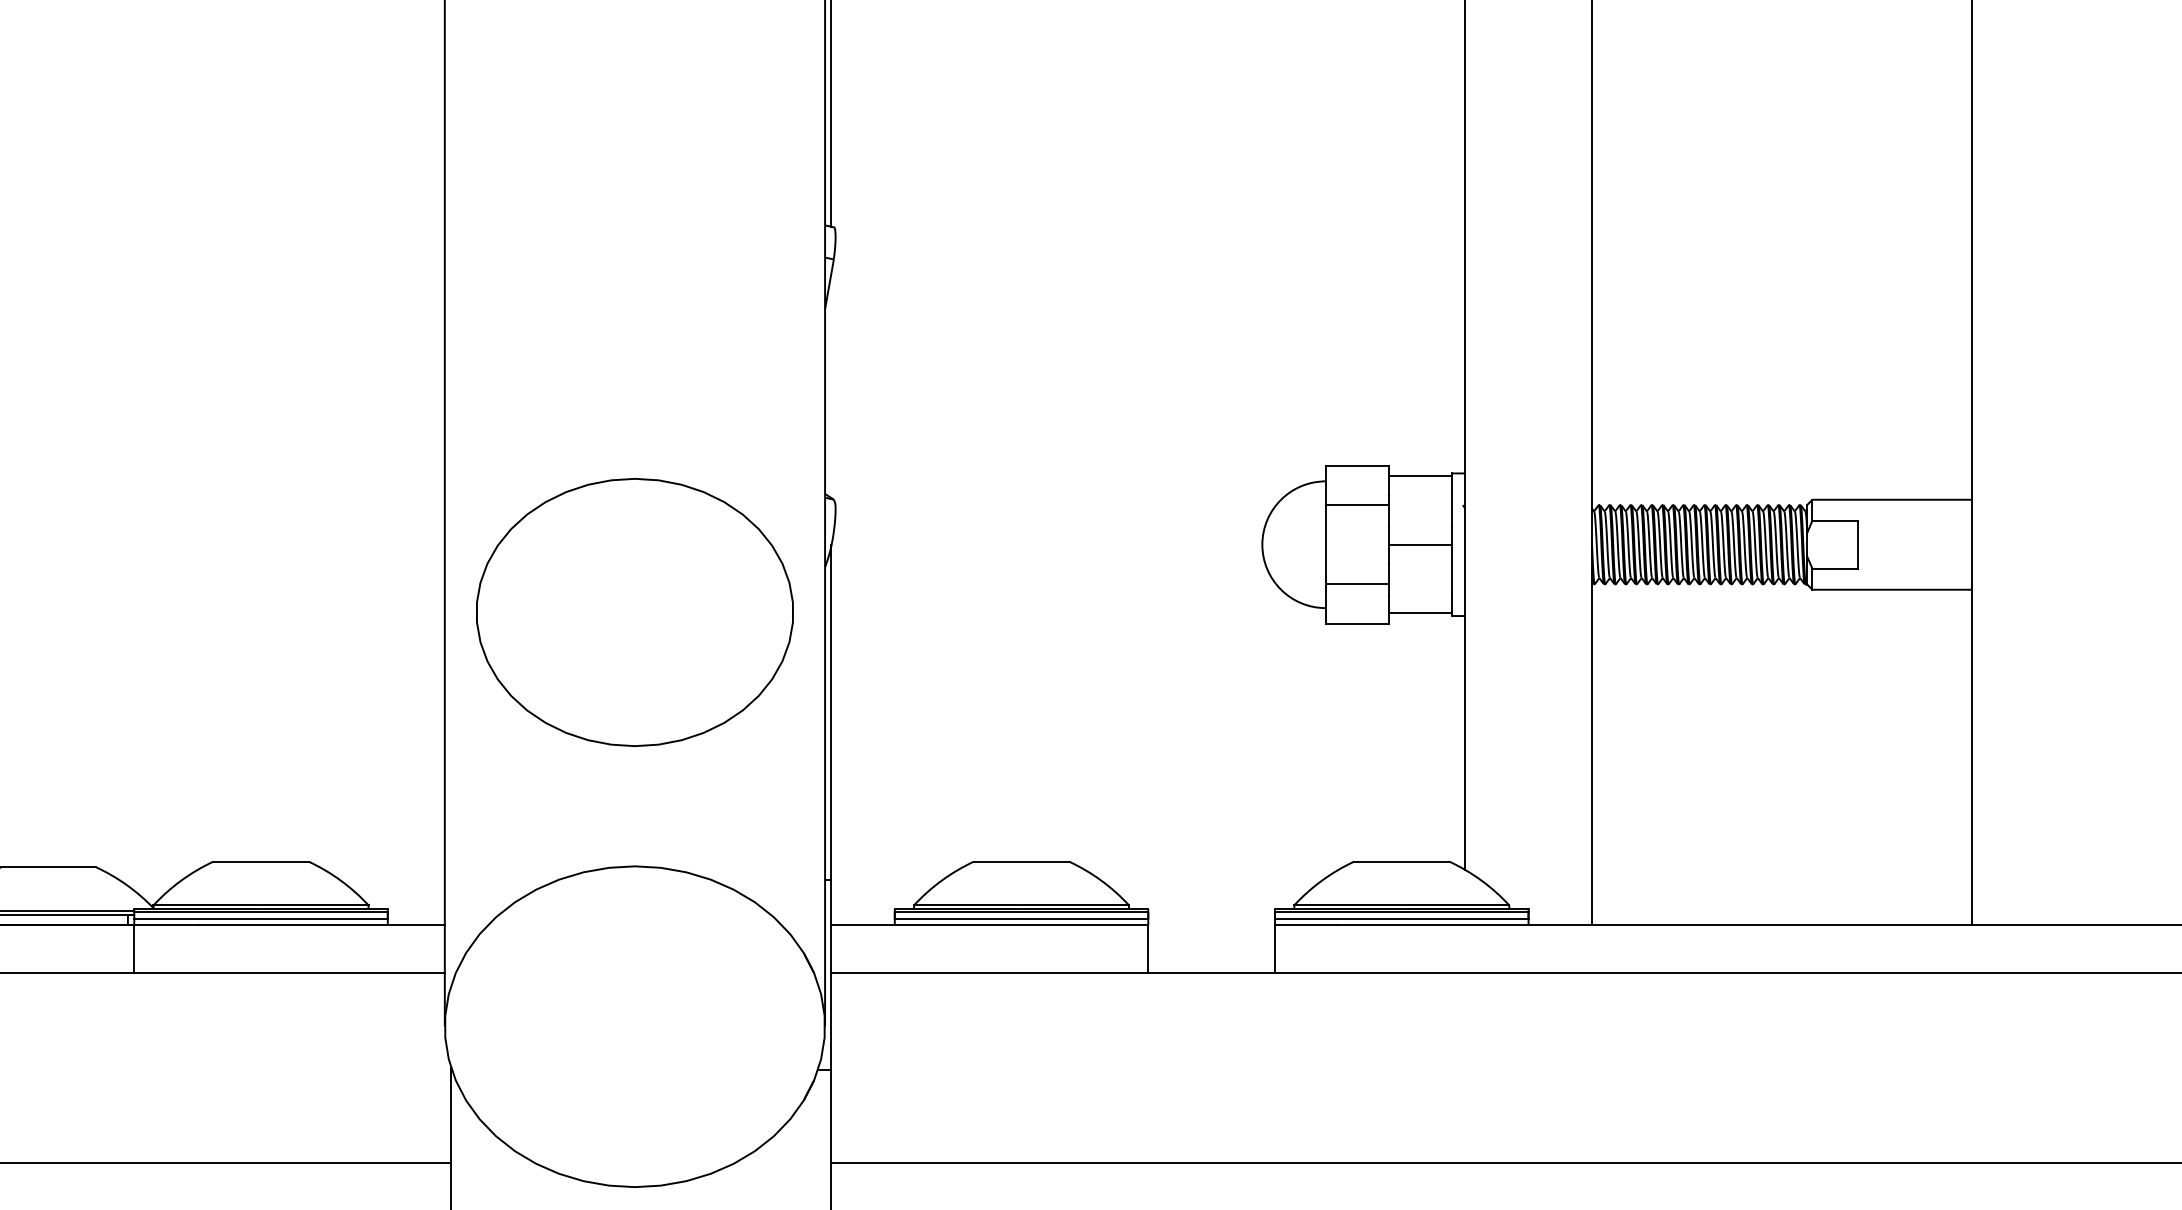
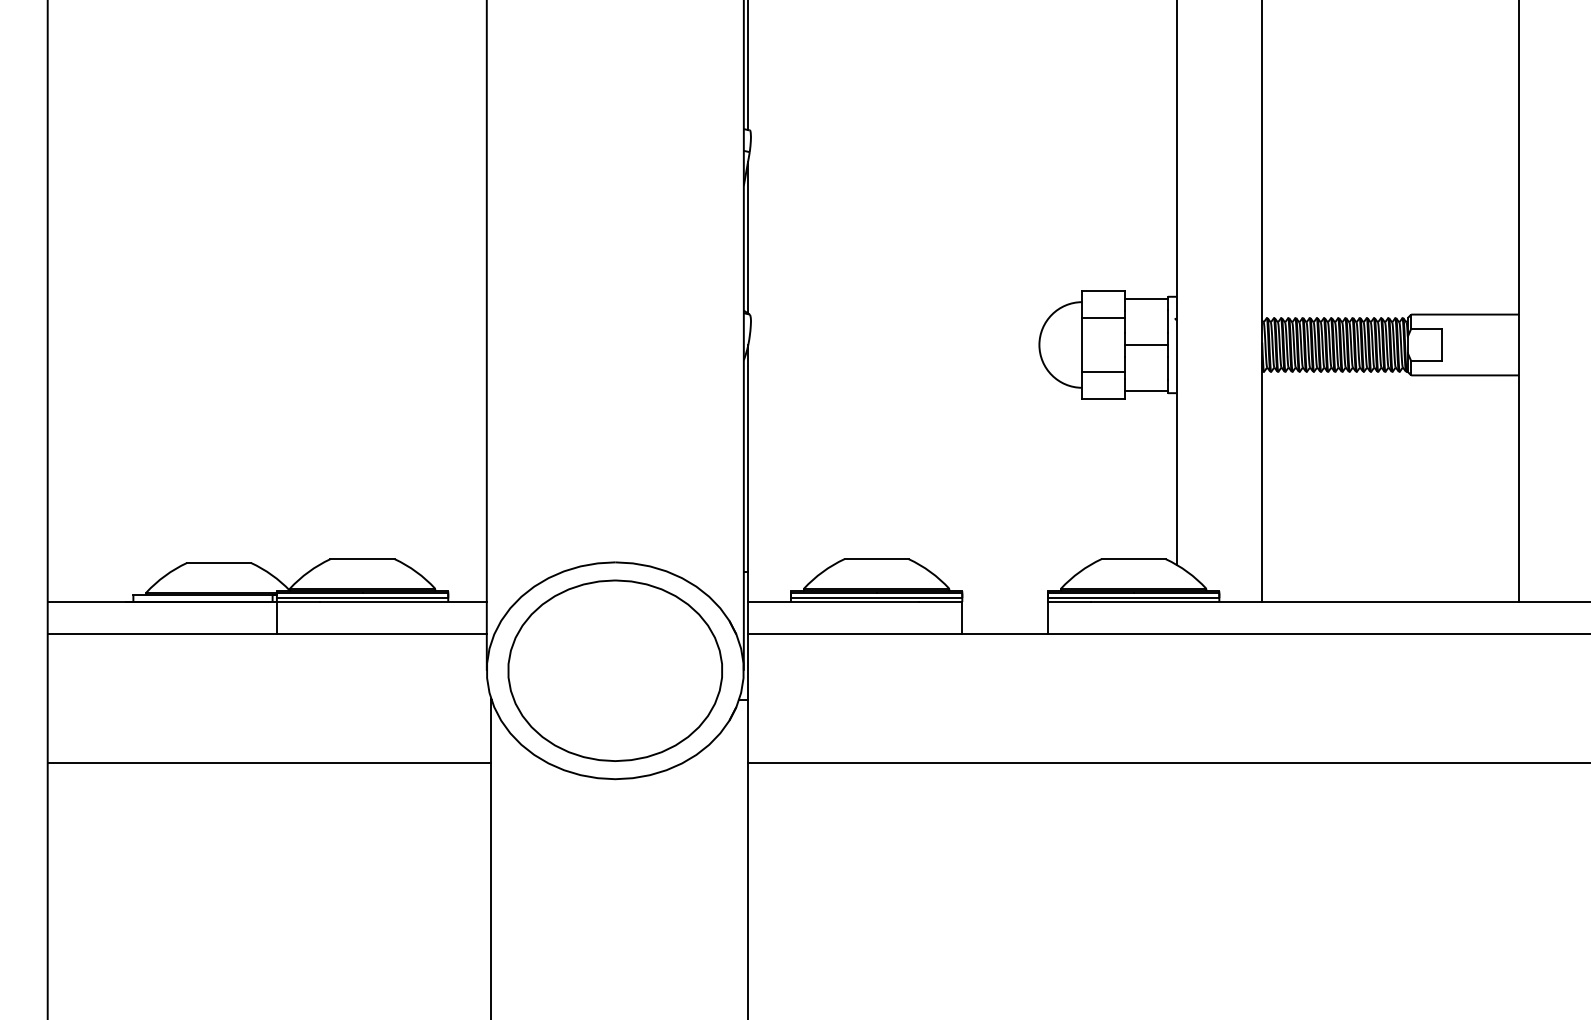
line: (831, 385) -> (748, 237), added
part: (633, 612) -> (614, 670), moved

